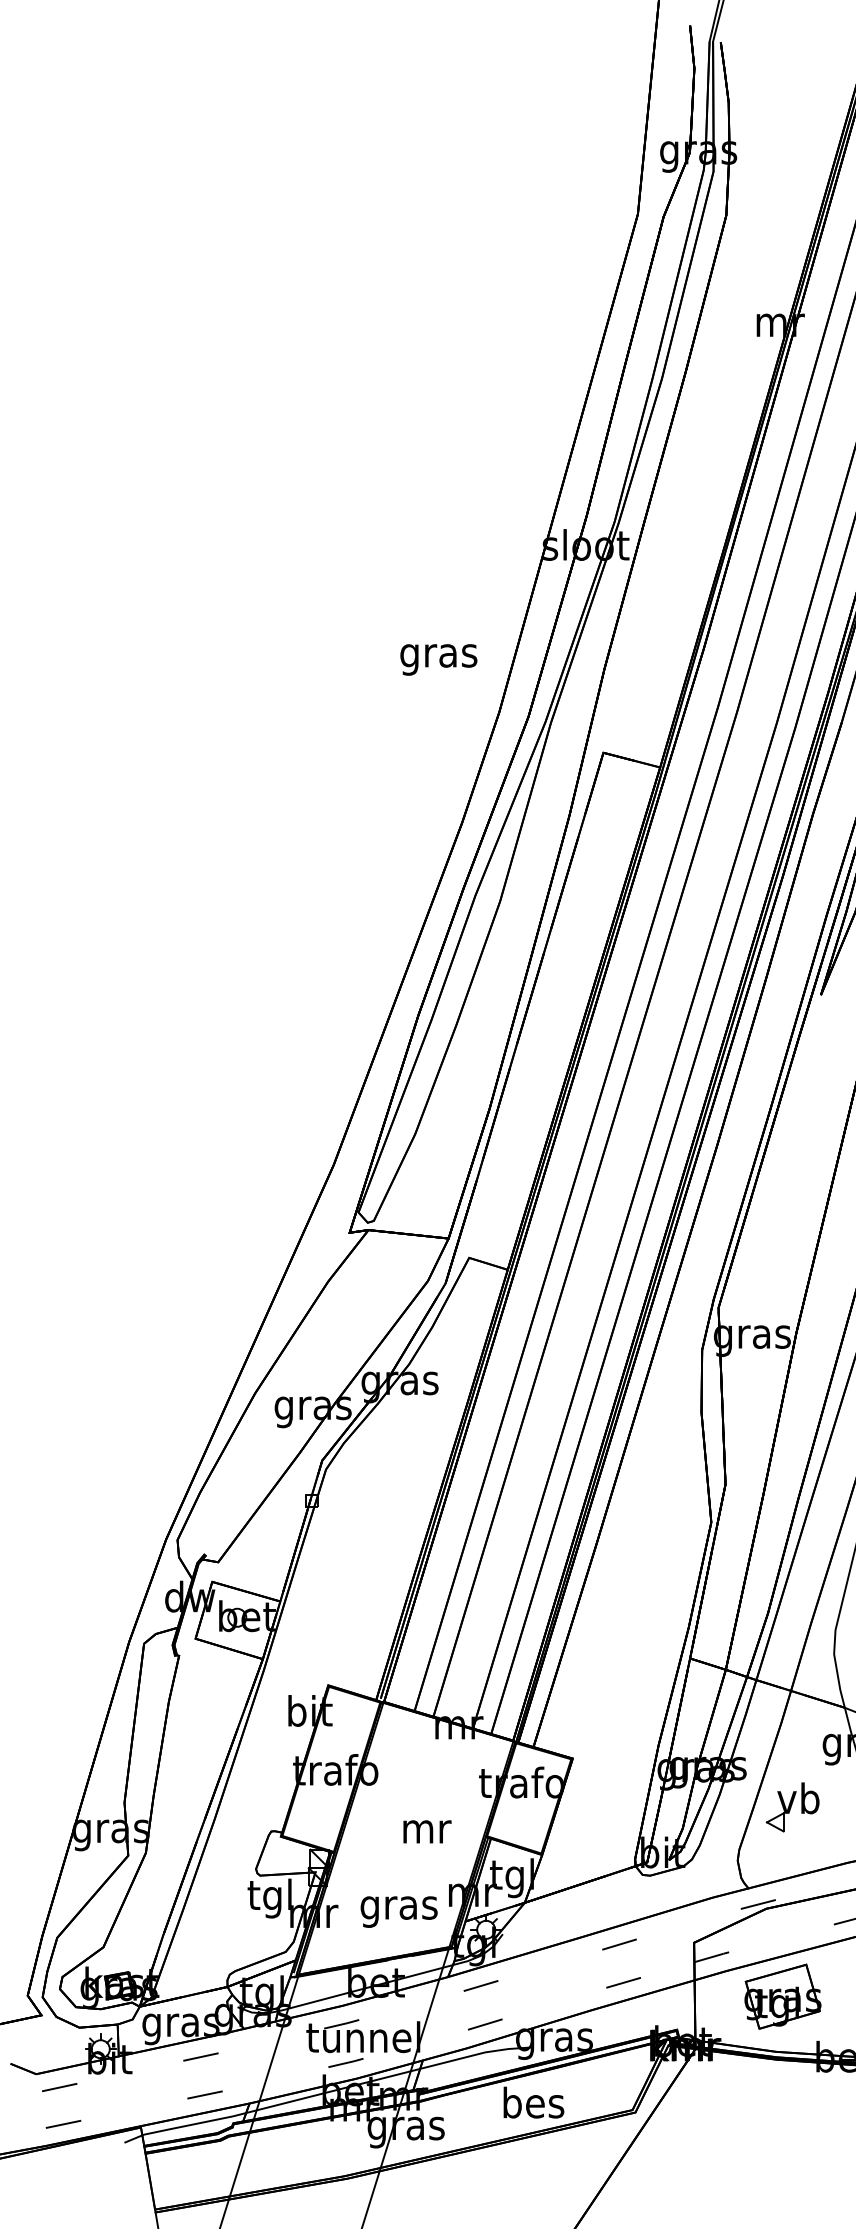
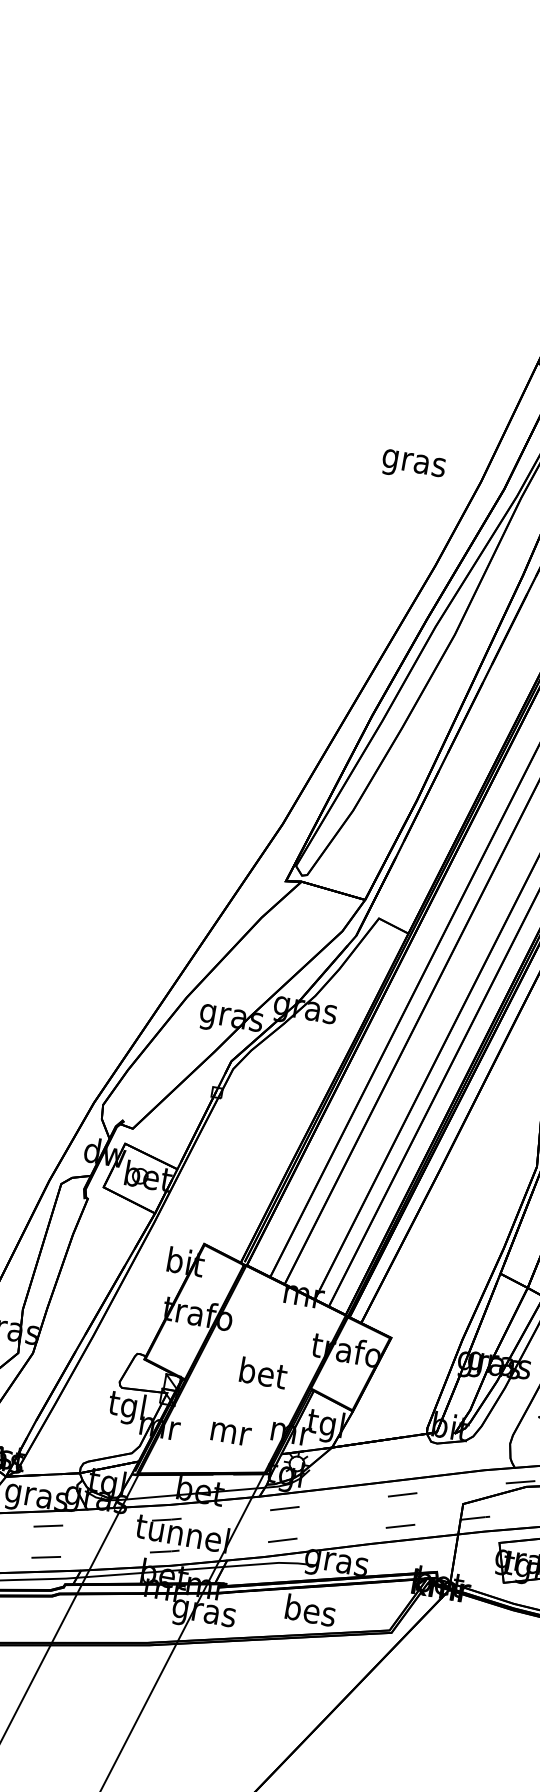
text: (438, 659) -> (413, 465), moved
text: (426, 1827) -> (263, 1372), mr -> bet
text: (398, 1911) -> (228, 1436), gras -> mr

